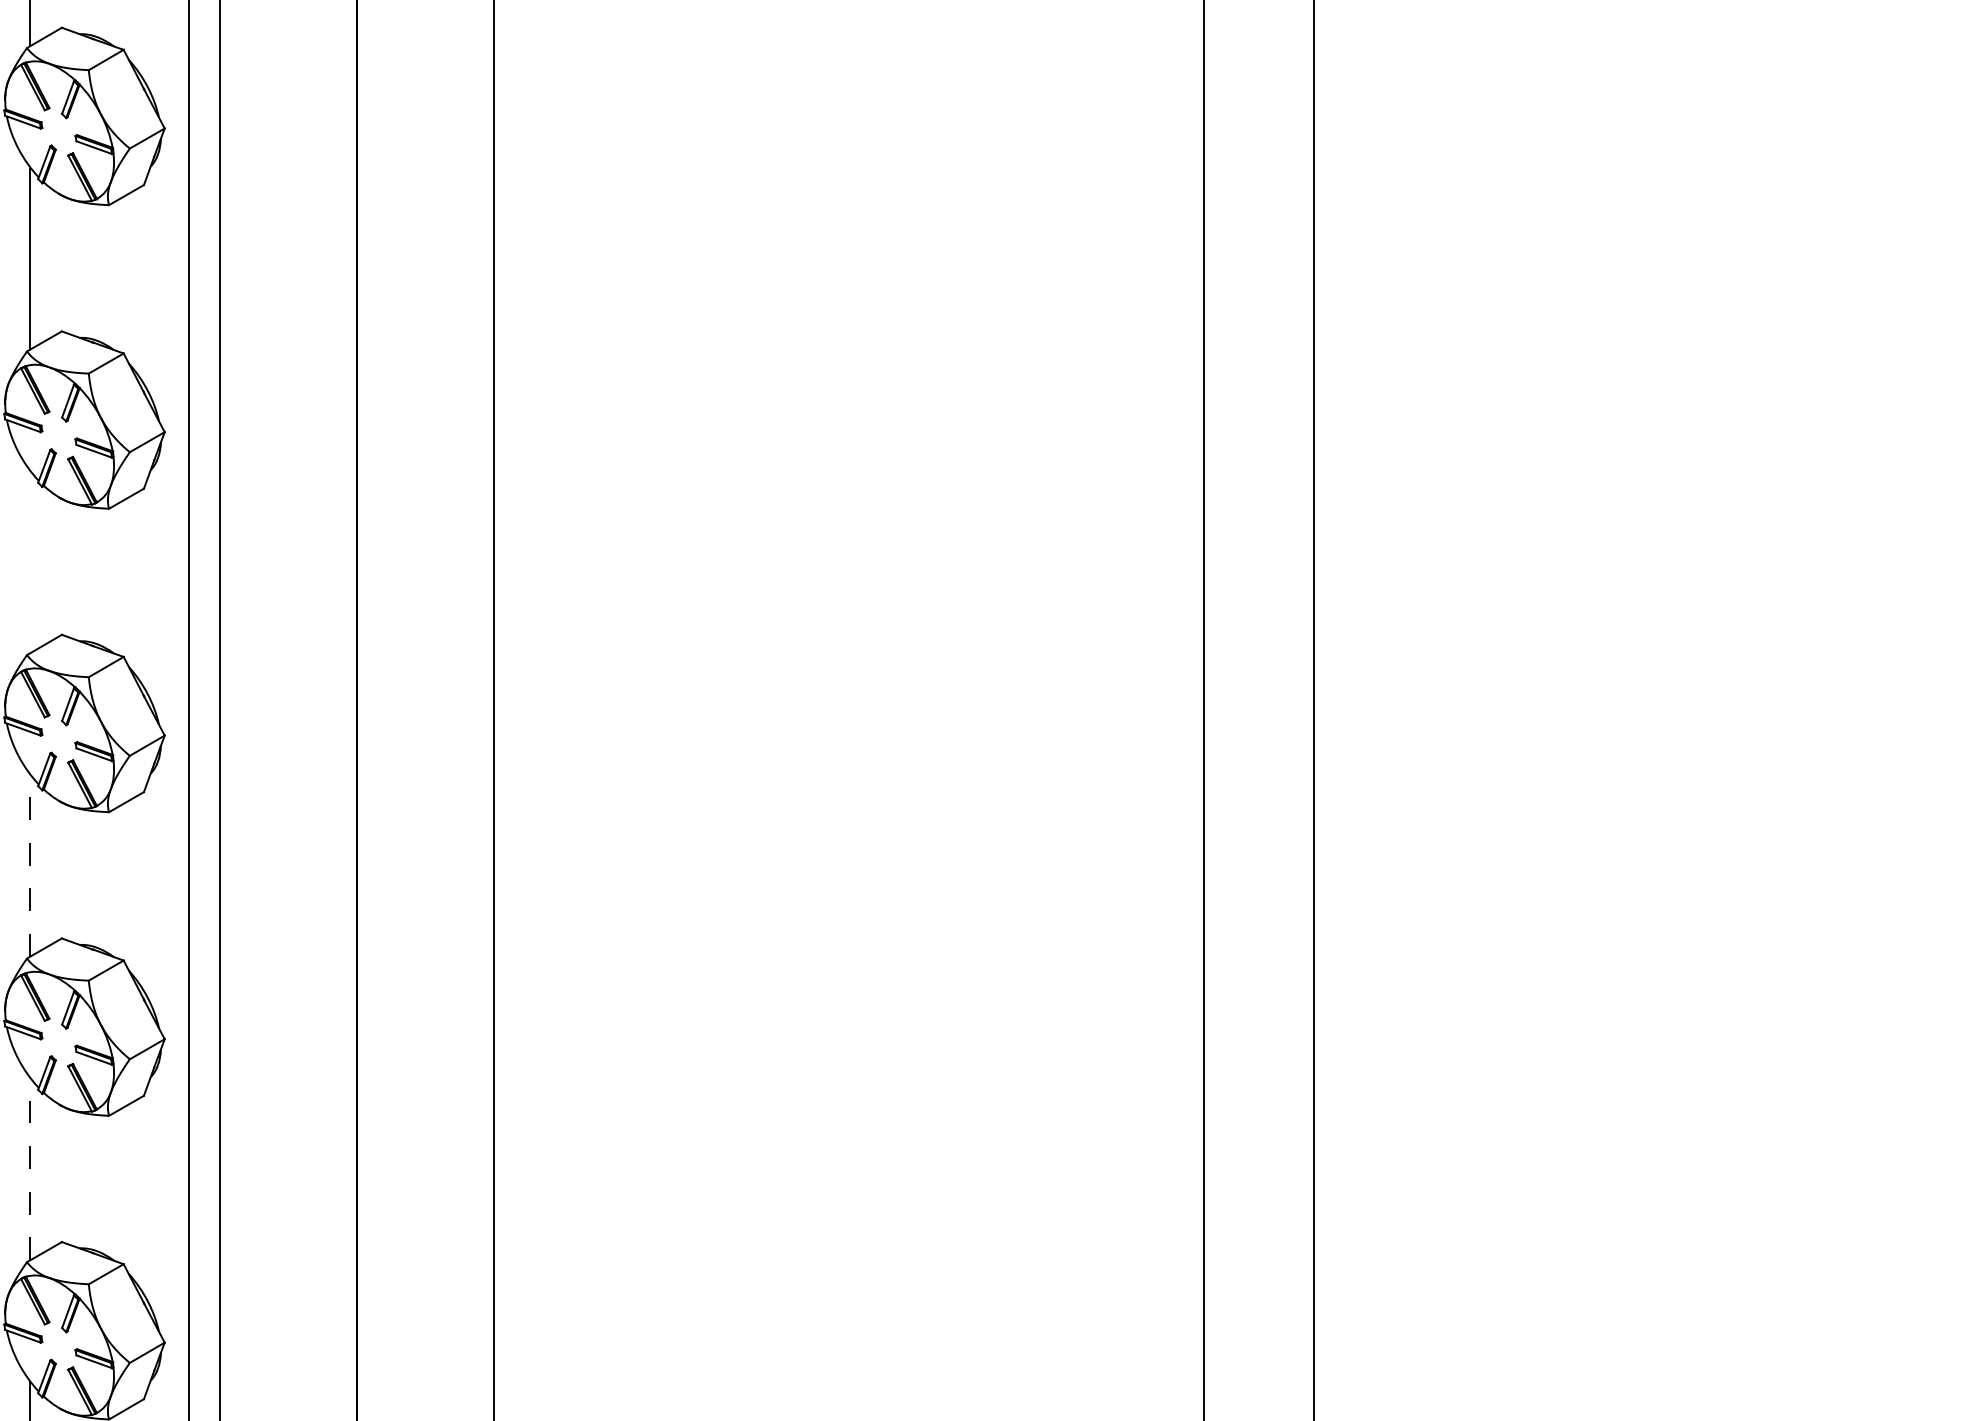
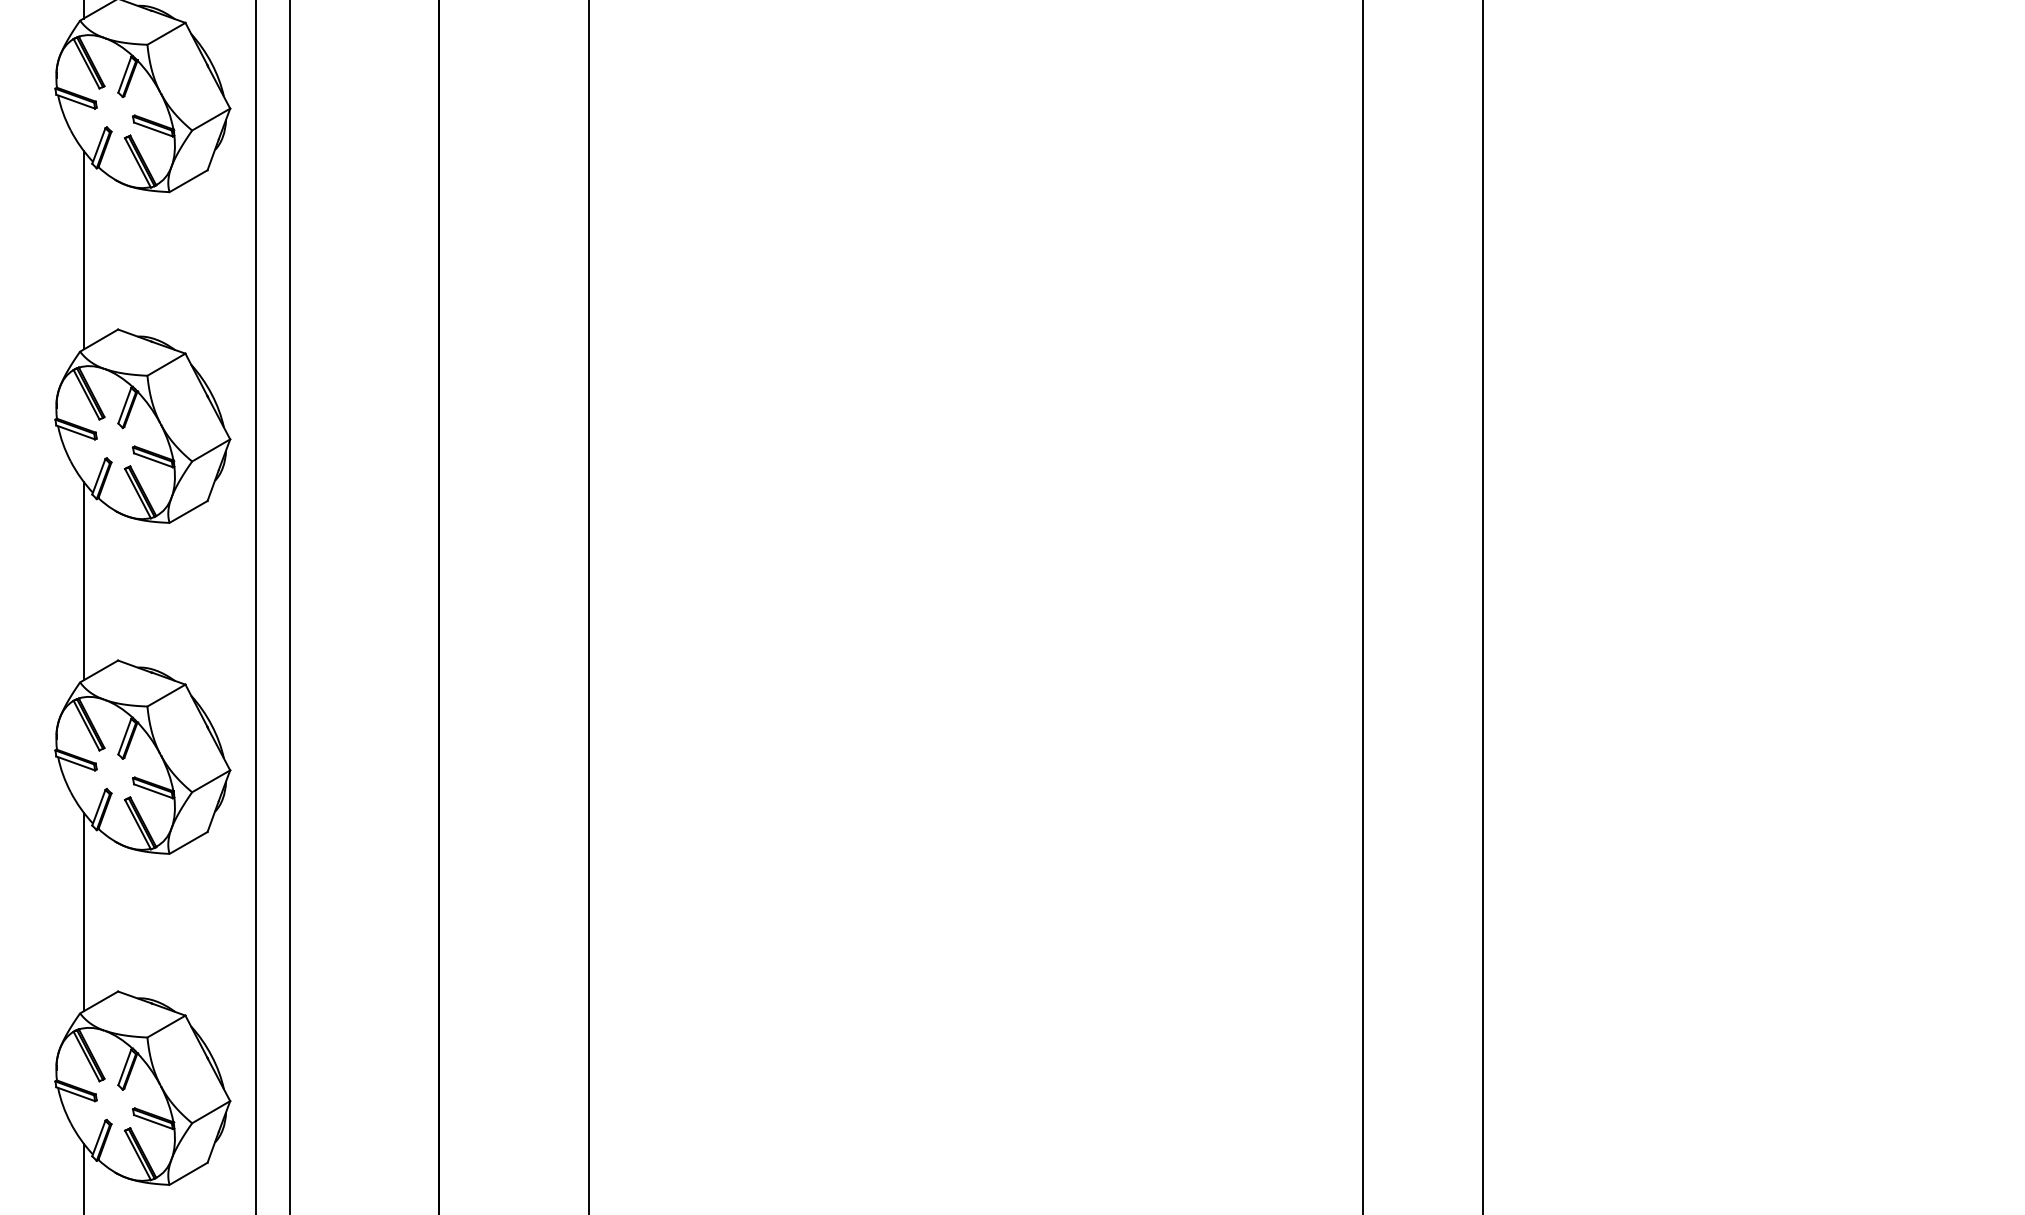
line: (30, 561) -> (83, 249), added
line: (30, 865) -> (83, 581), dashed -> solid
line: (30, 1168) -> (83, 911), dashed -> solid

